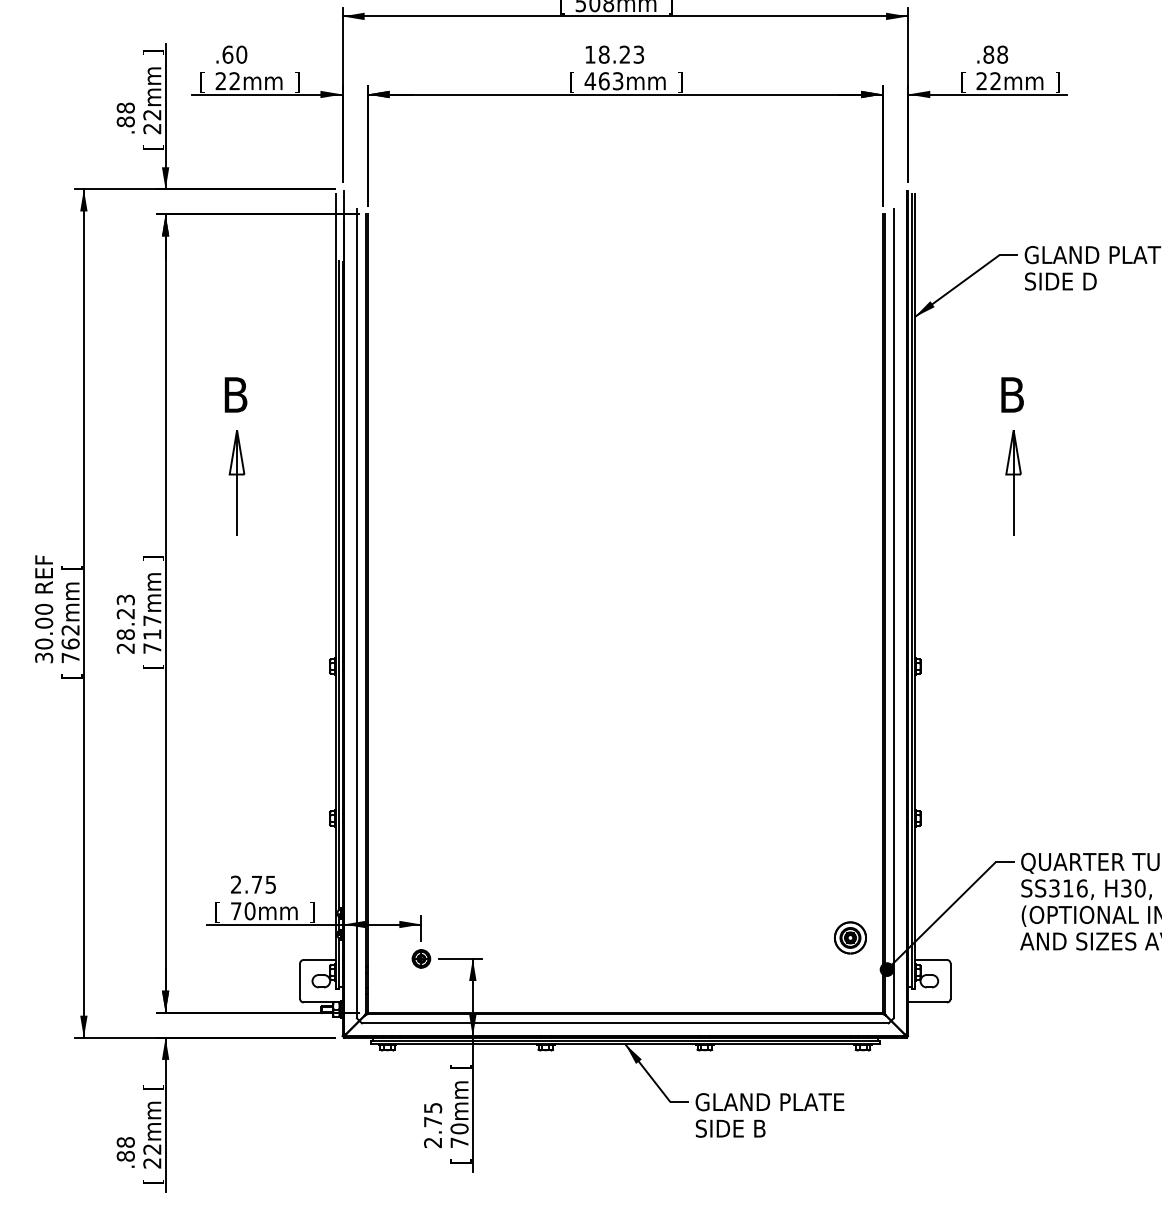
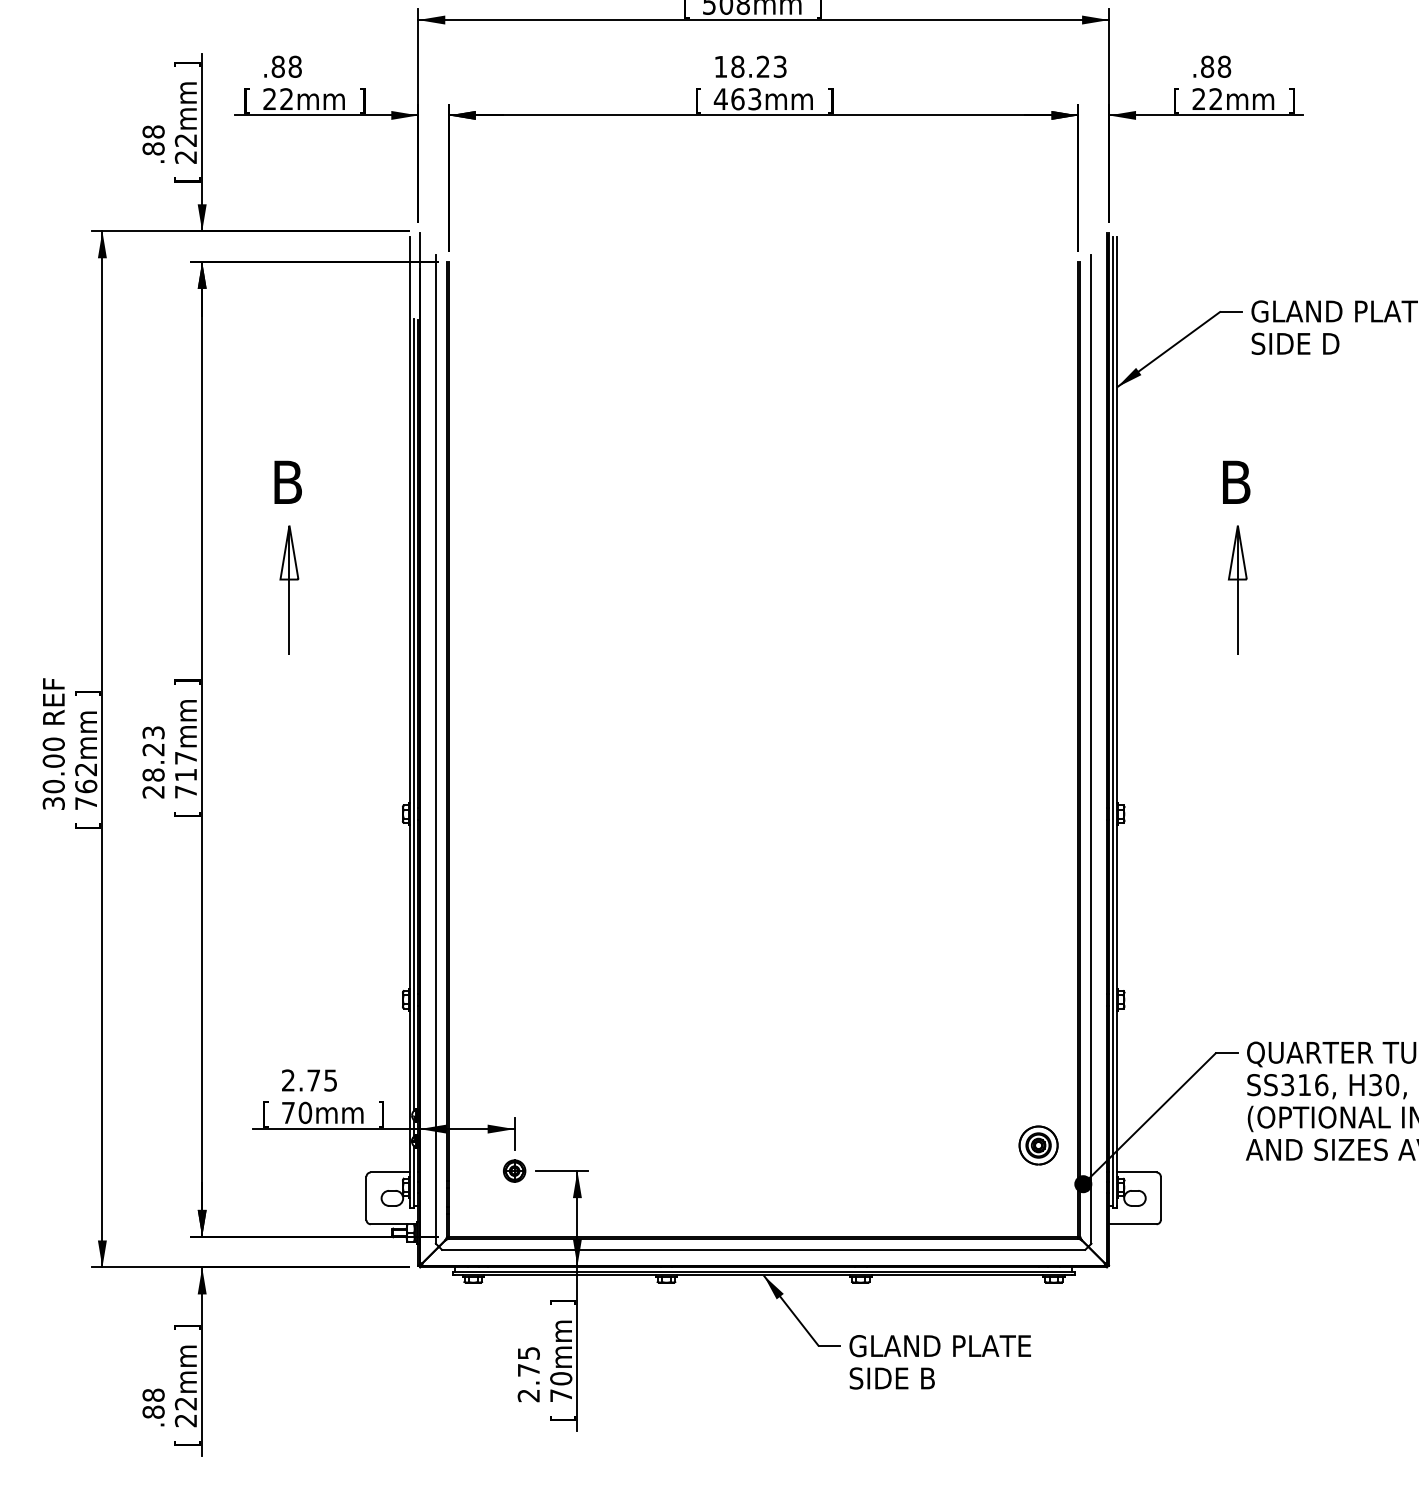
text: (234, 54) -> (286, 66), .60 -> .88
text: (71, 567) -> (87, 693), [ -> ]
text: (460, 1066) -> (562, 1302), [ -> ]
text: (153, 1086) -> (187, 1327), [ -> ]

